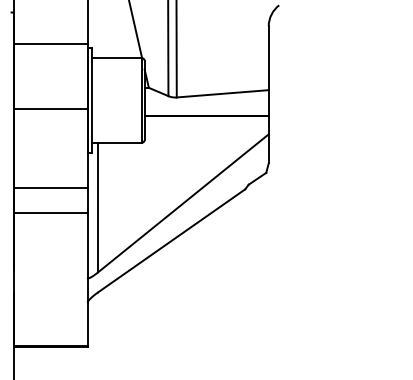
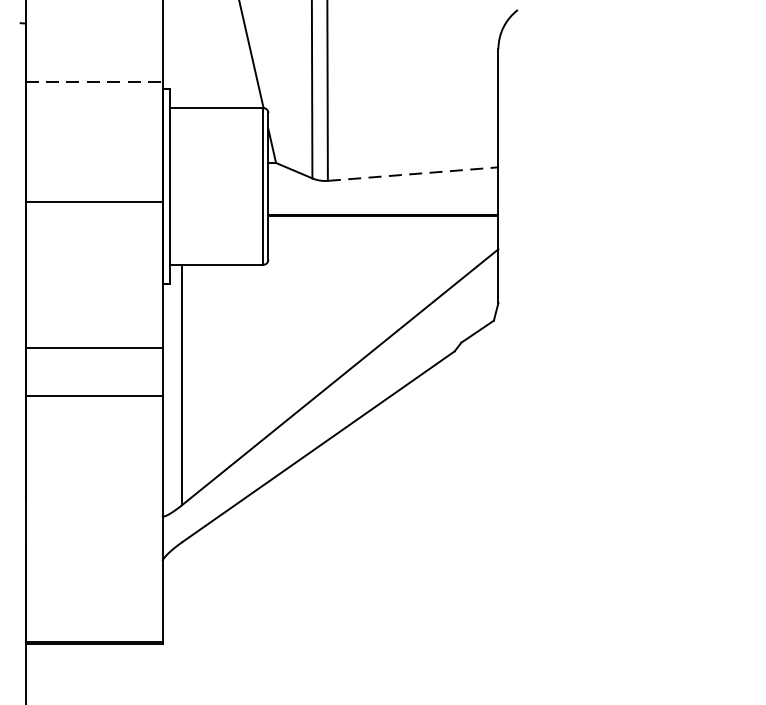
line: (50, 43) -> (93, 80), solid -> dashed
line: (223, 93) -> (414, 173), solid -> dashed

